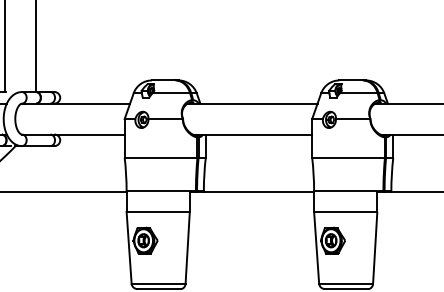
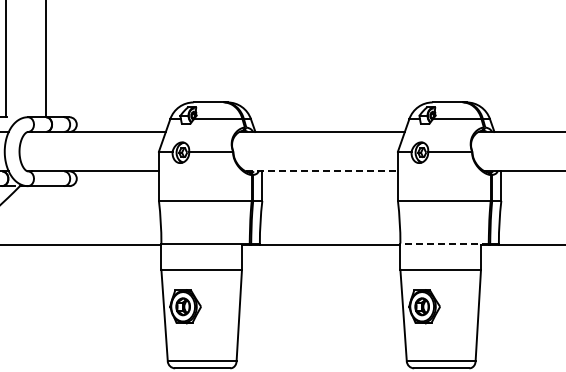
line: (252, 134) -> (321, 171), solid -> dashed
line: (348, 191) -> (444, 243), solid -> dashed

